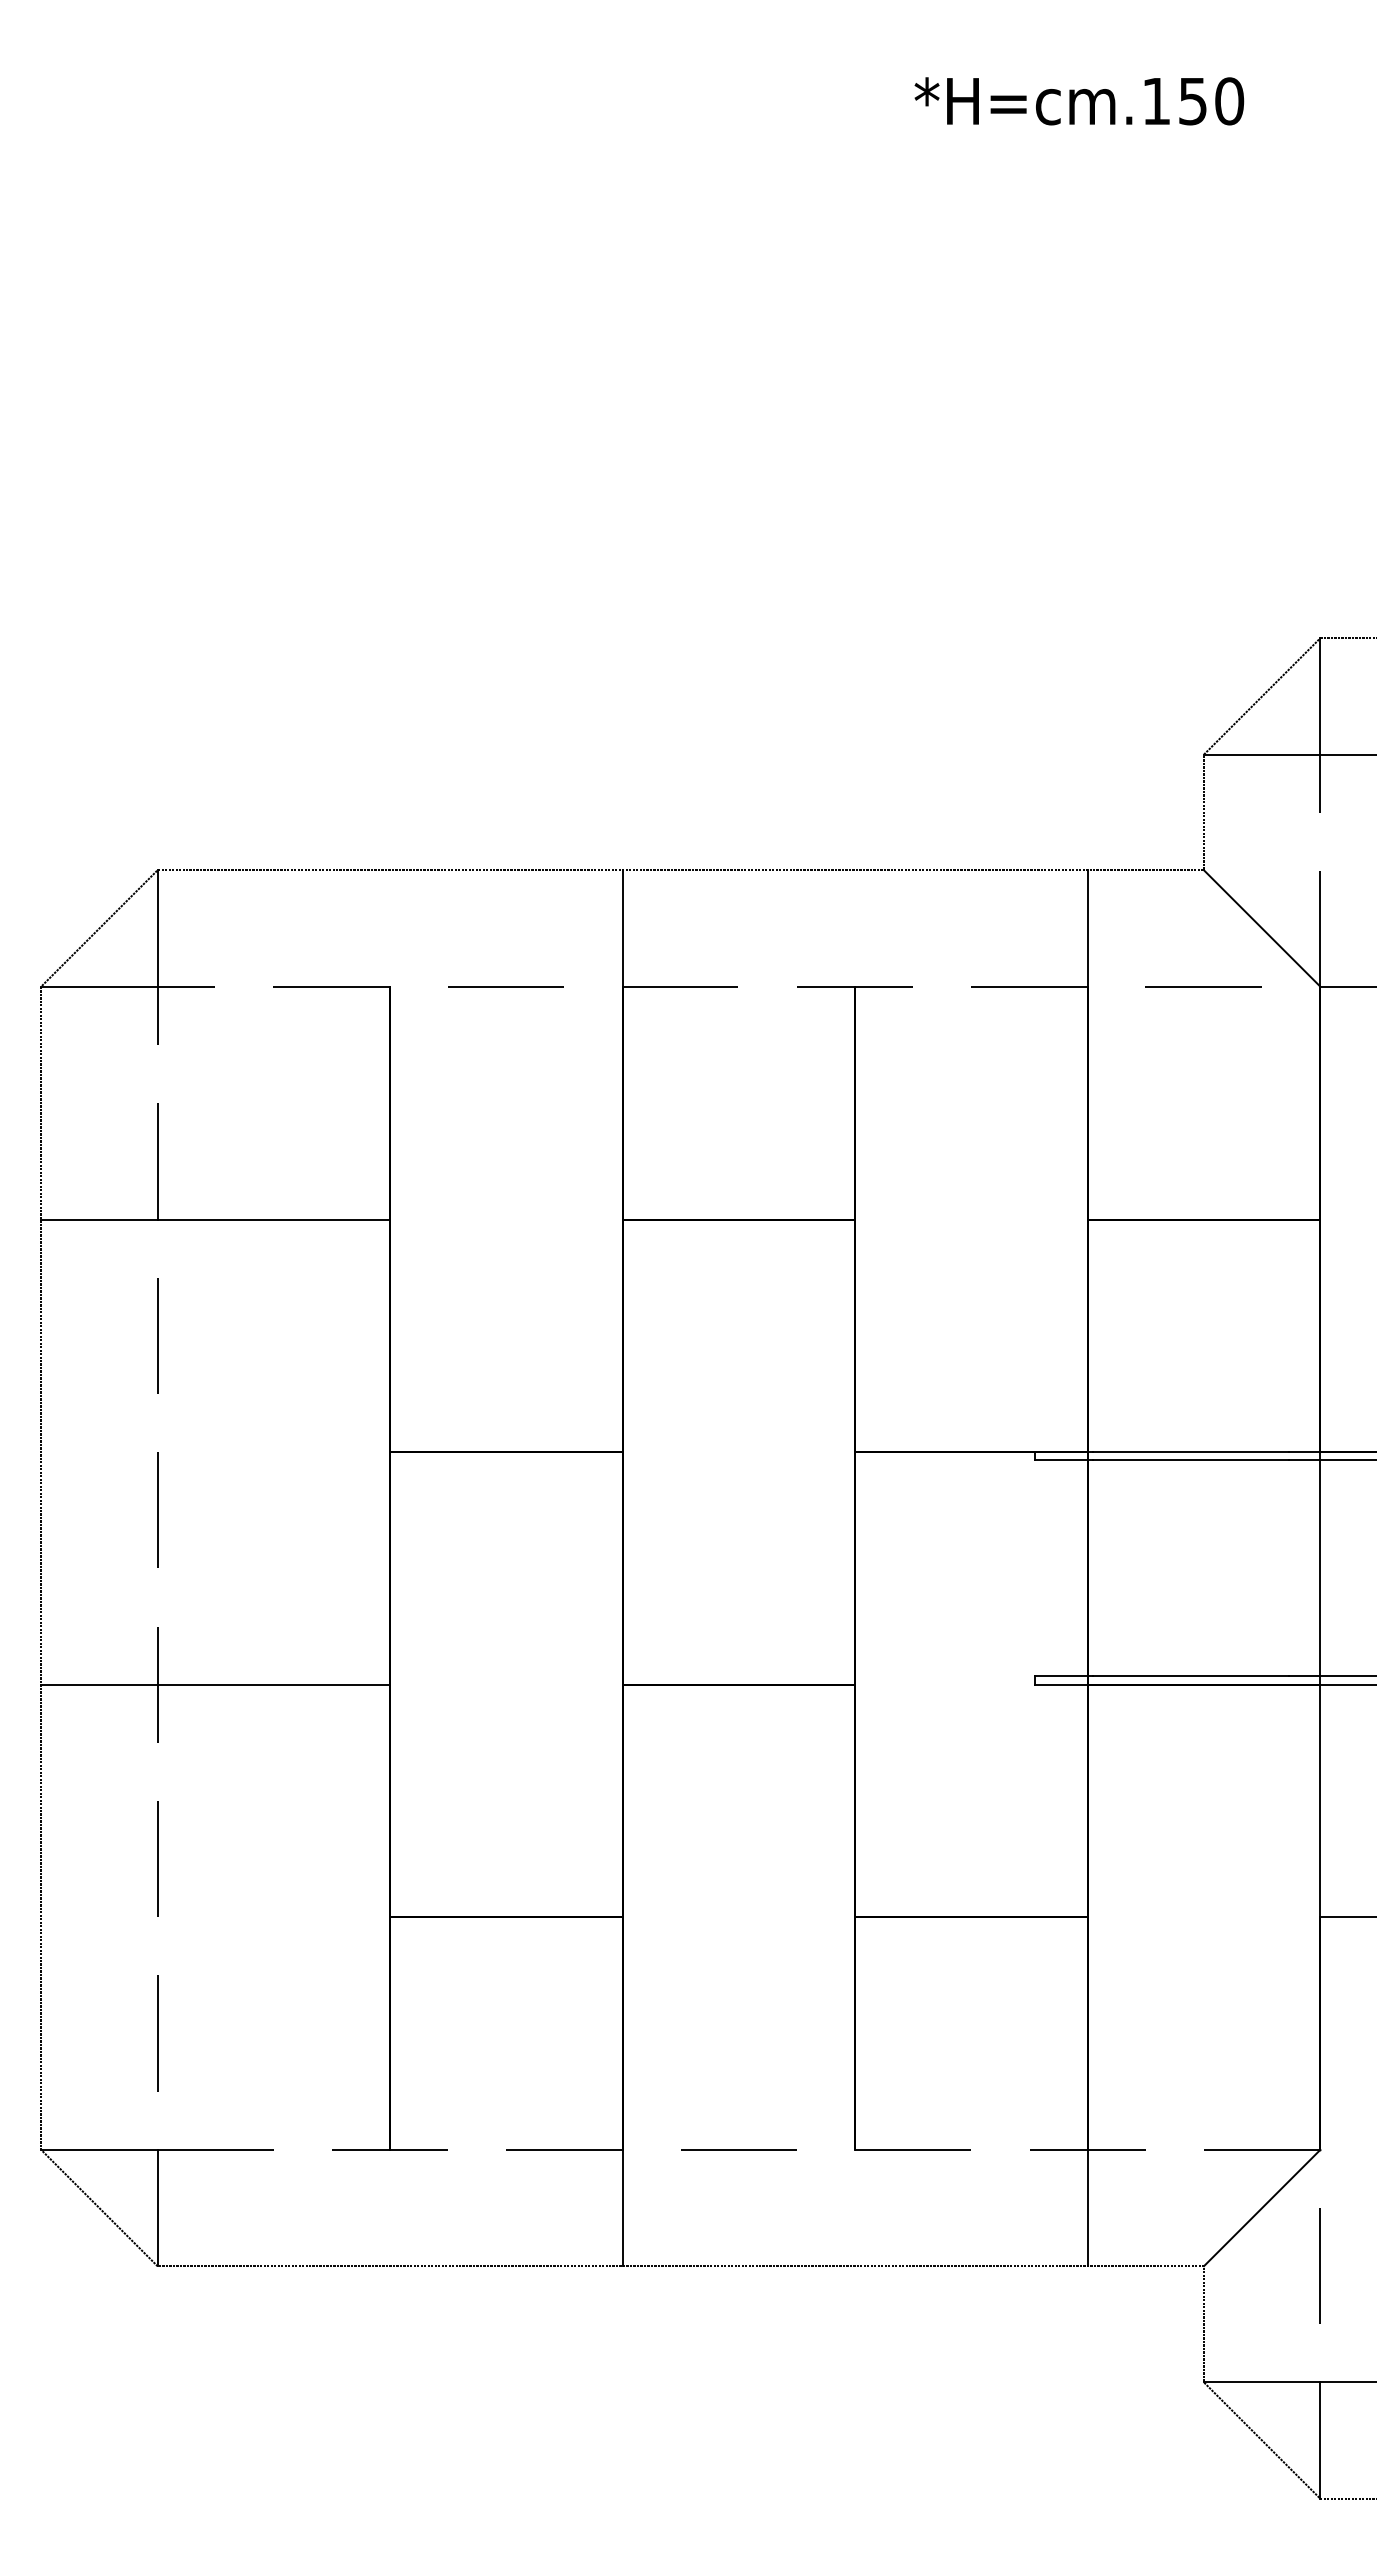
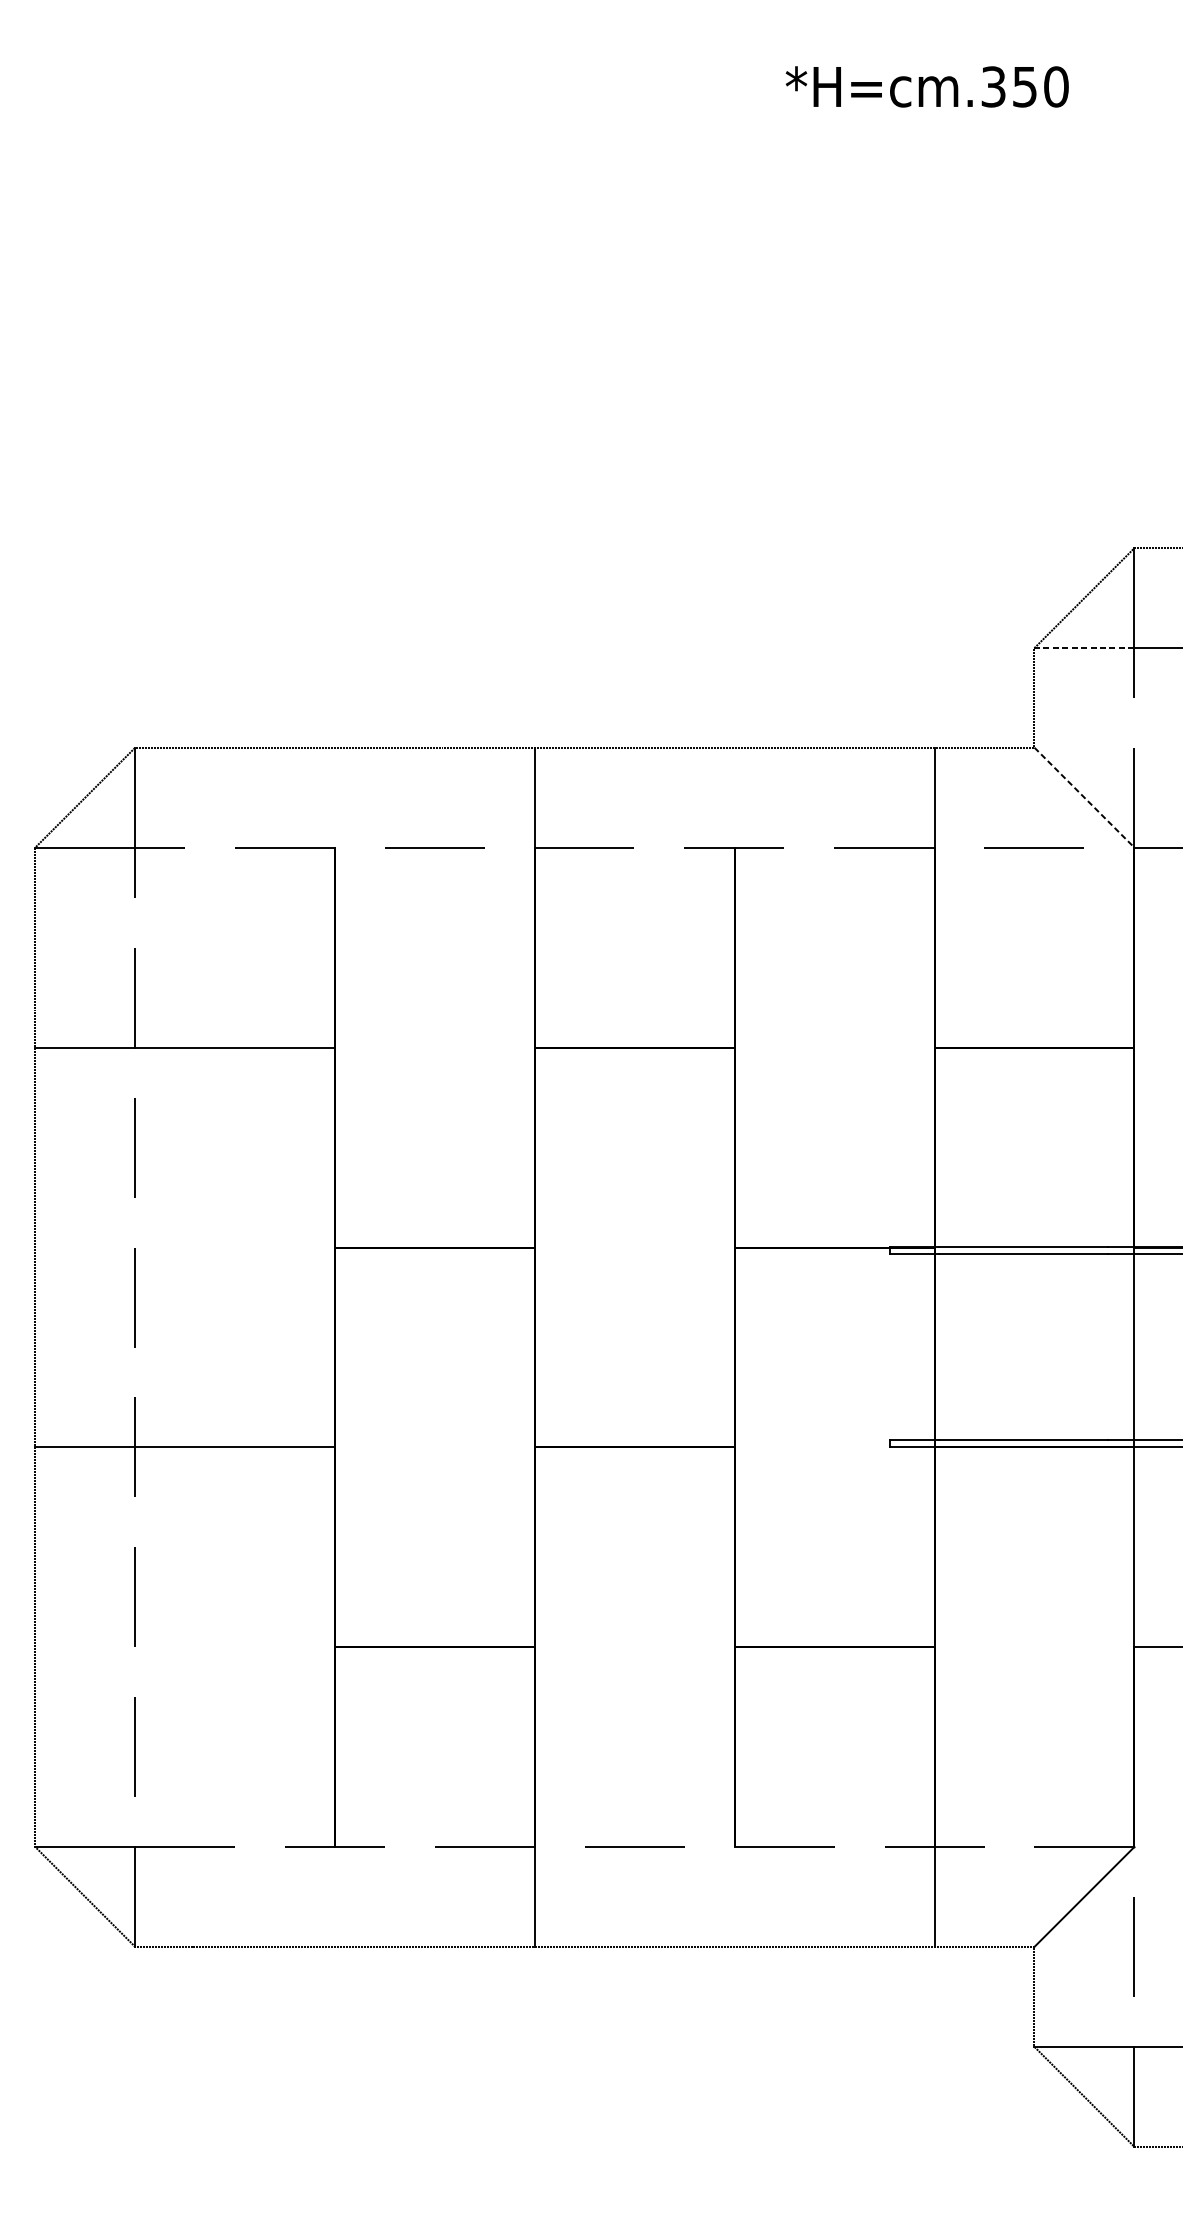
text: (1156, 101) -> (993, 87), *H=cm.150 -> *H=cm.350
line: (1261, 754) -> (1083, 648), solid -> dashed
line: (1262, 928) -> (1084, 797), solid -> dashed

